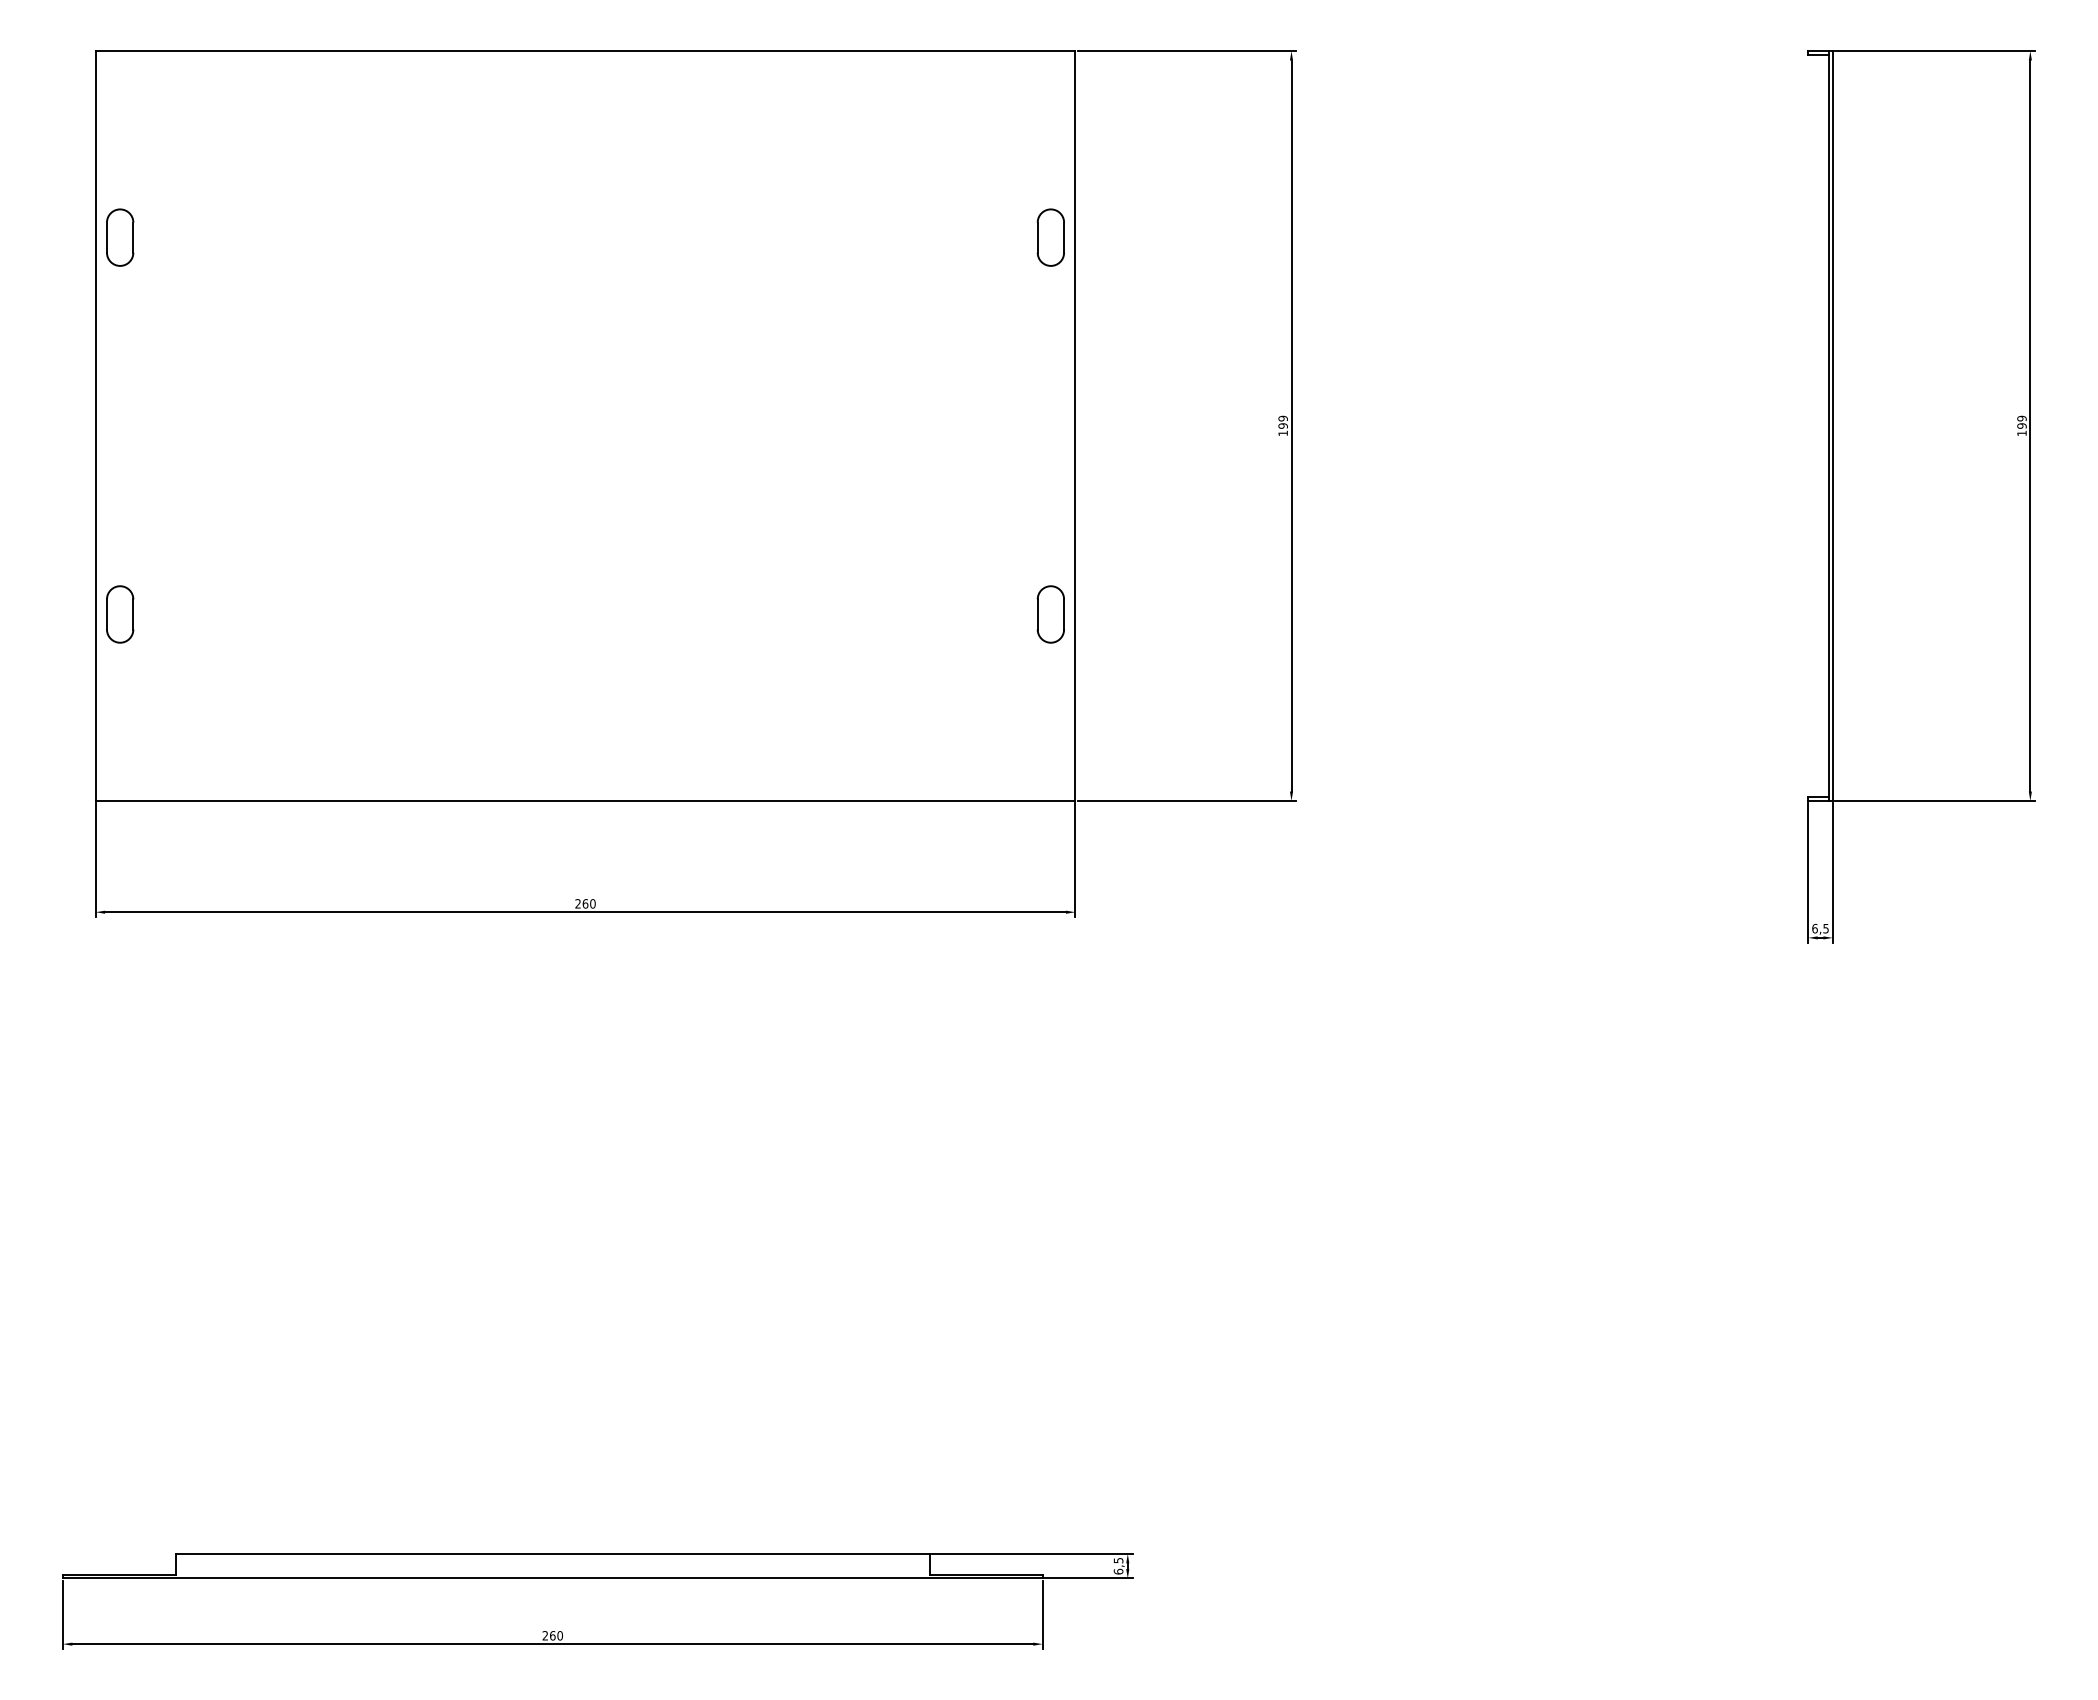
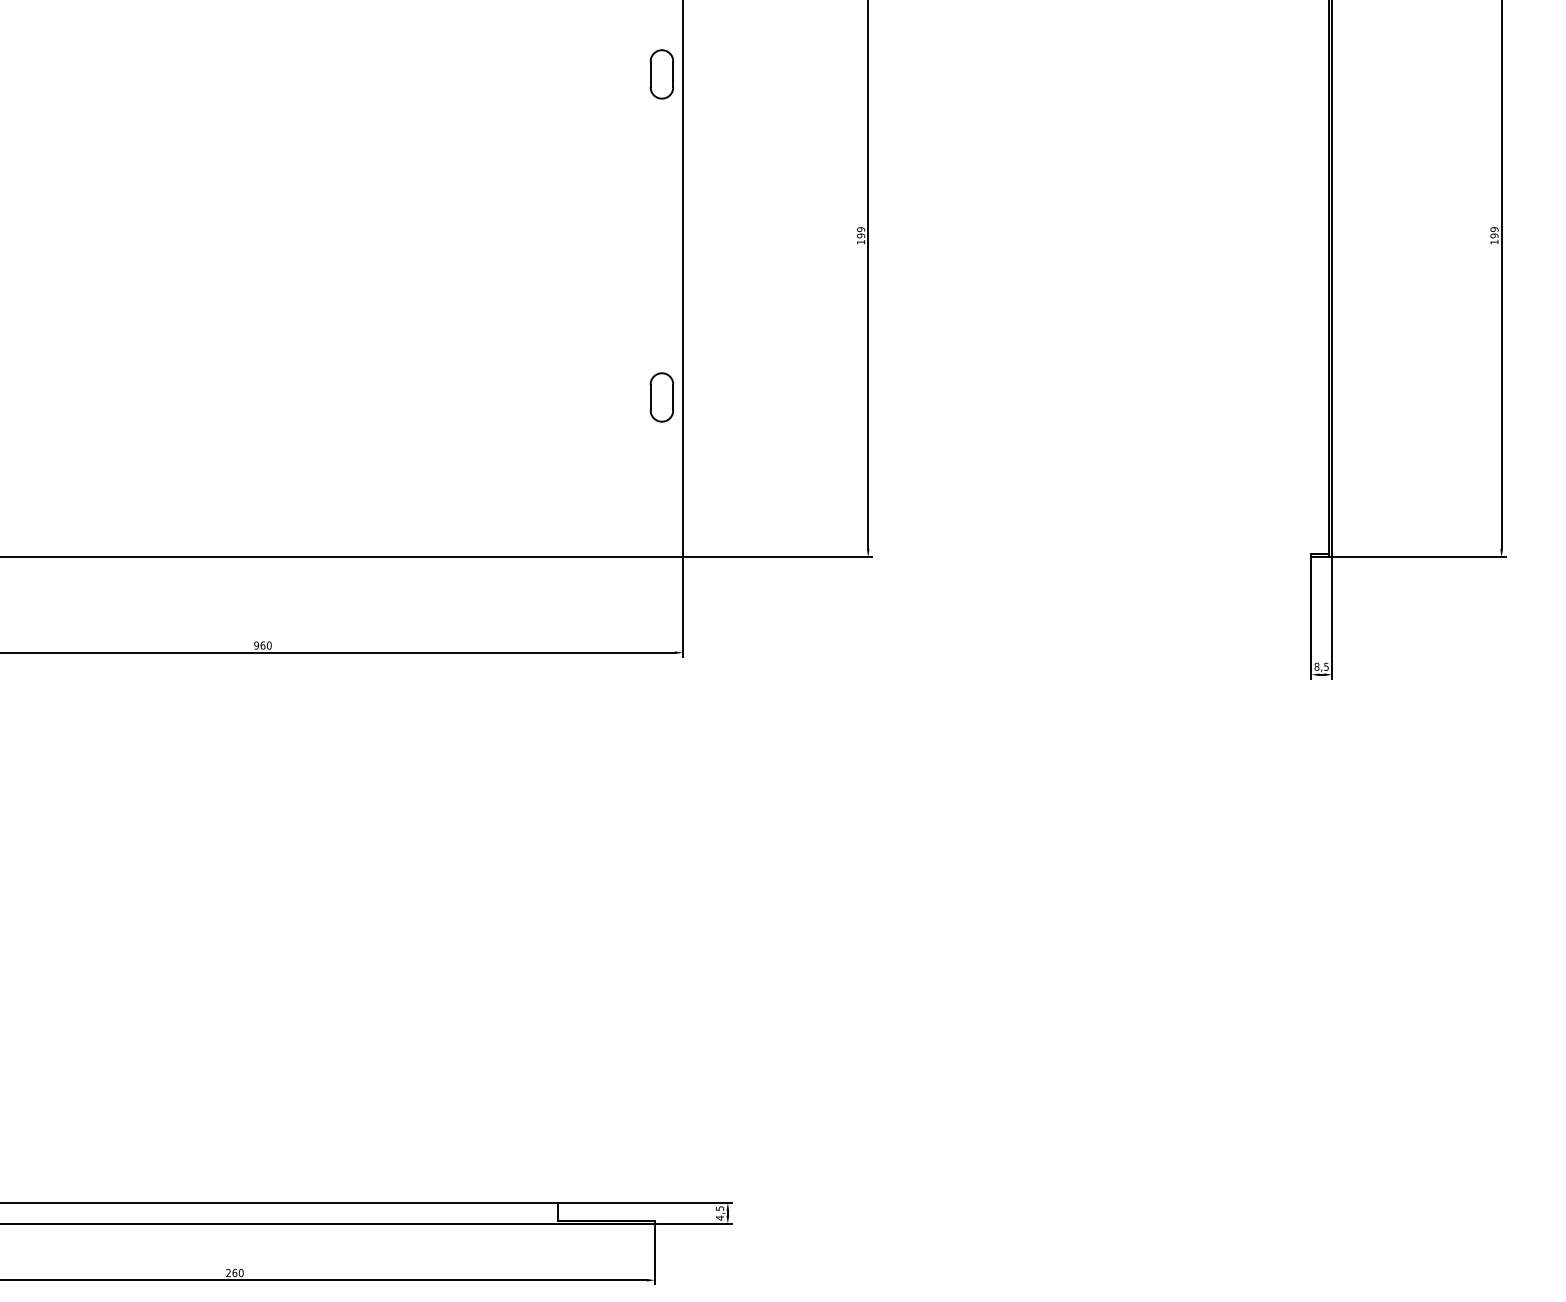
text: (577, 903) -> (256, 645), 260 -> 960
text: (1814, 928) -> (1316, 666), 6,5 -> 8,5
text: (1118, 1571) -> (719, 1217), 6,5 -> 4,5

